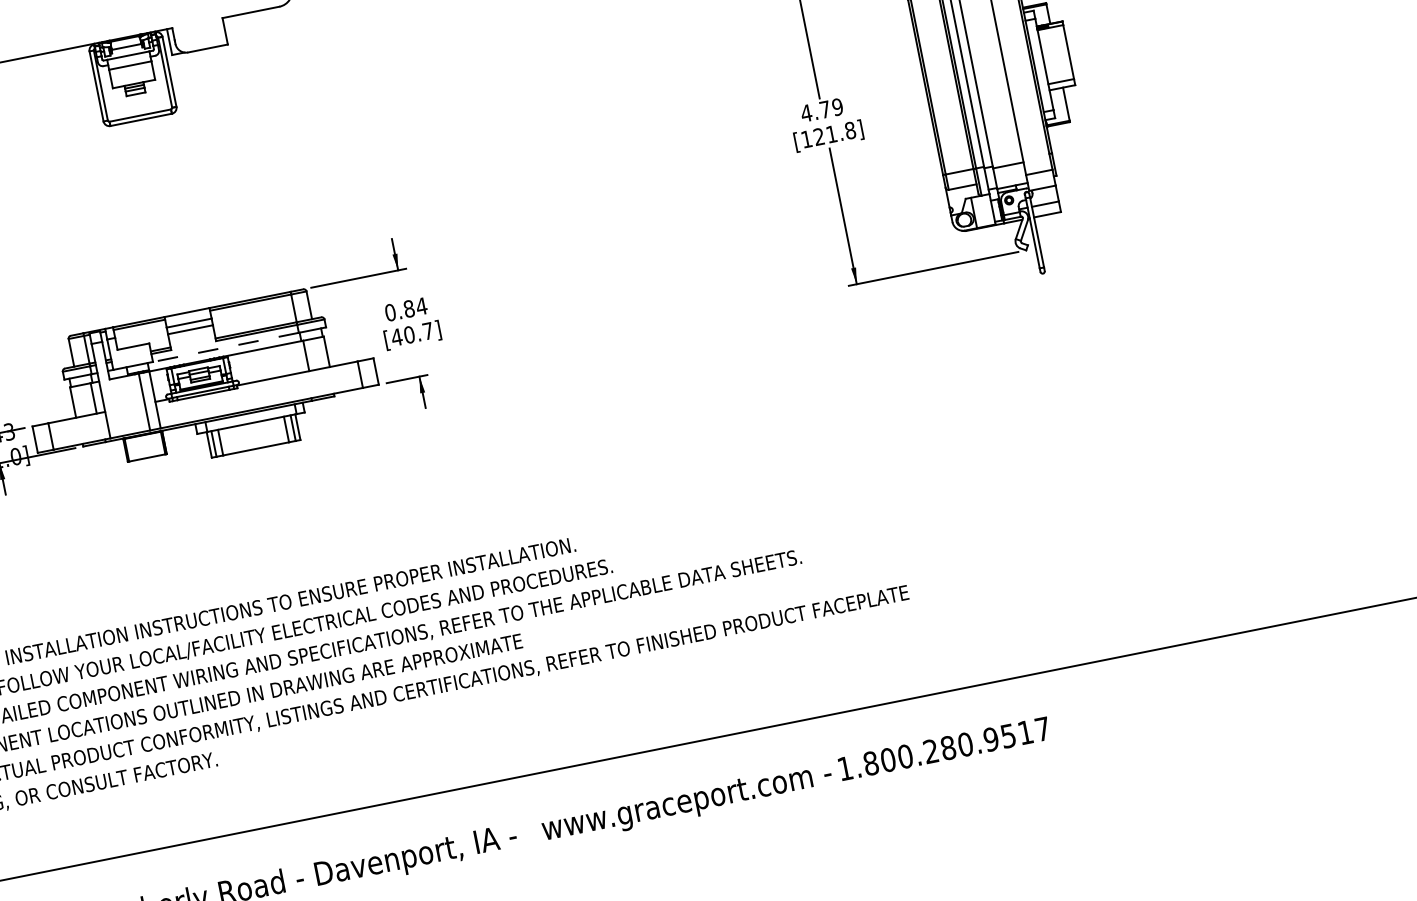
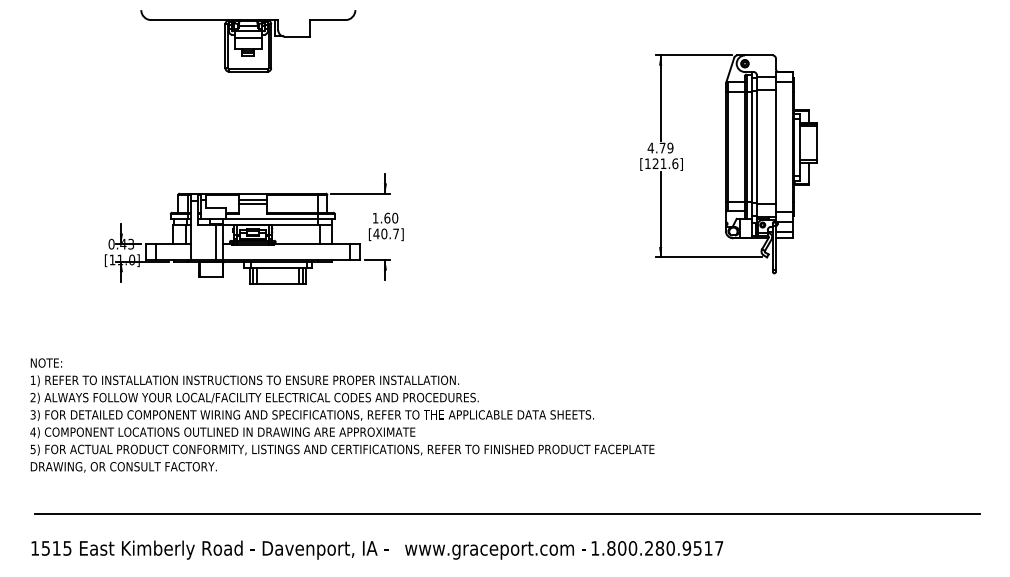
text: (850, 130) -> (675, 163), [121.8] -> [121.6]
text: (406, 308) -> (385, 217), 0.84 -> 1.60
line: (226, 347) -> (272, 219), dashed -> solid

